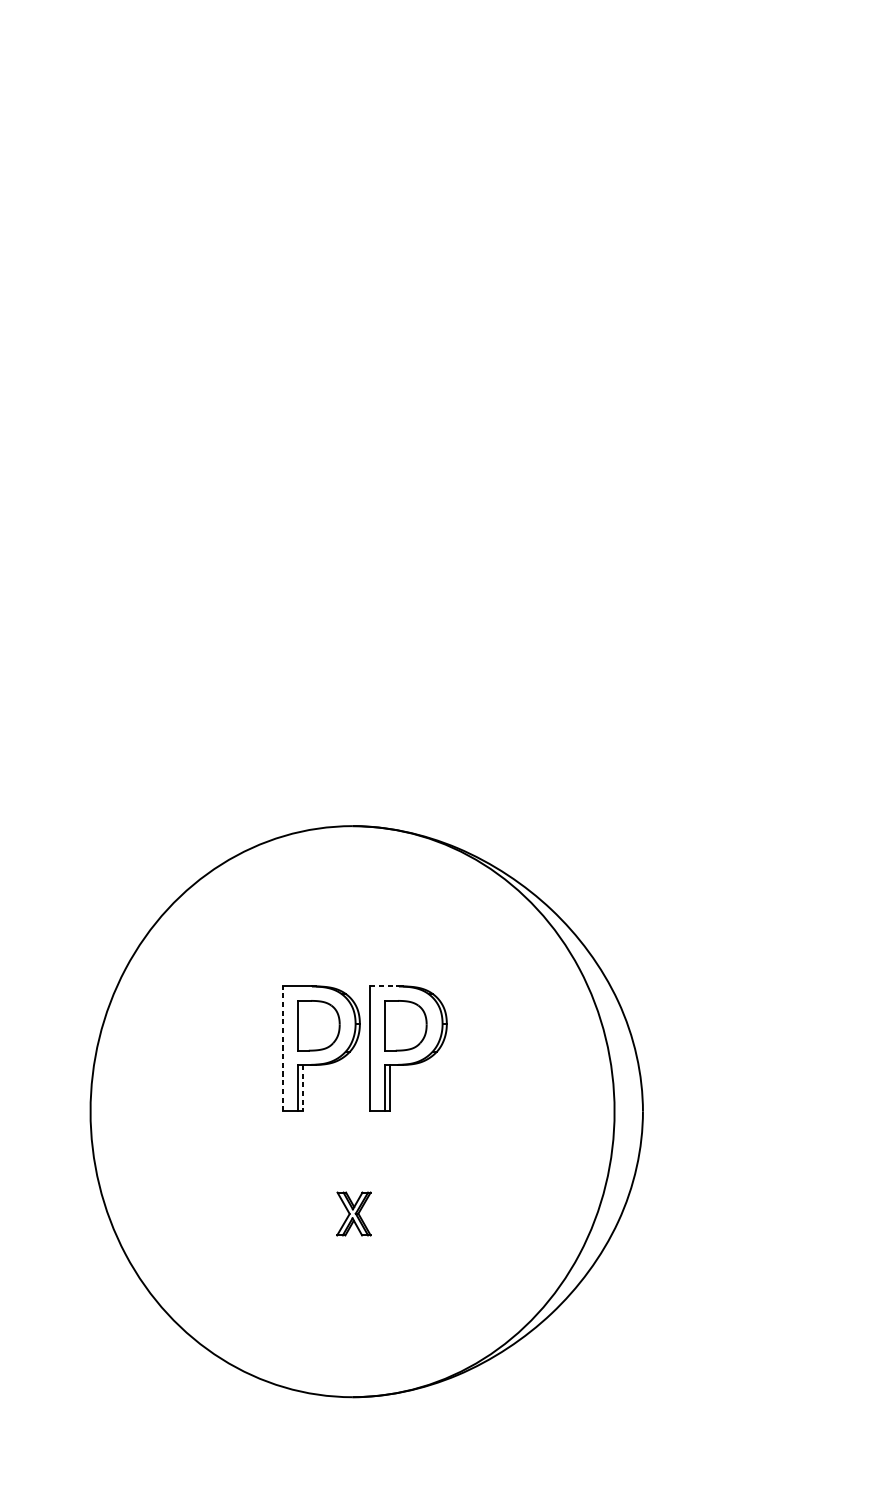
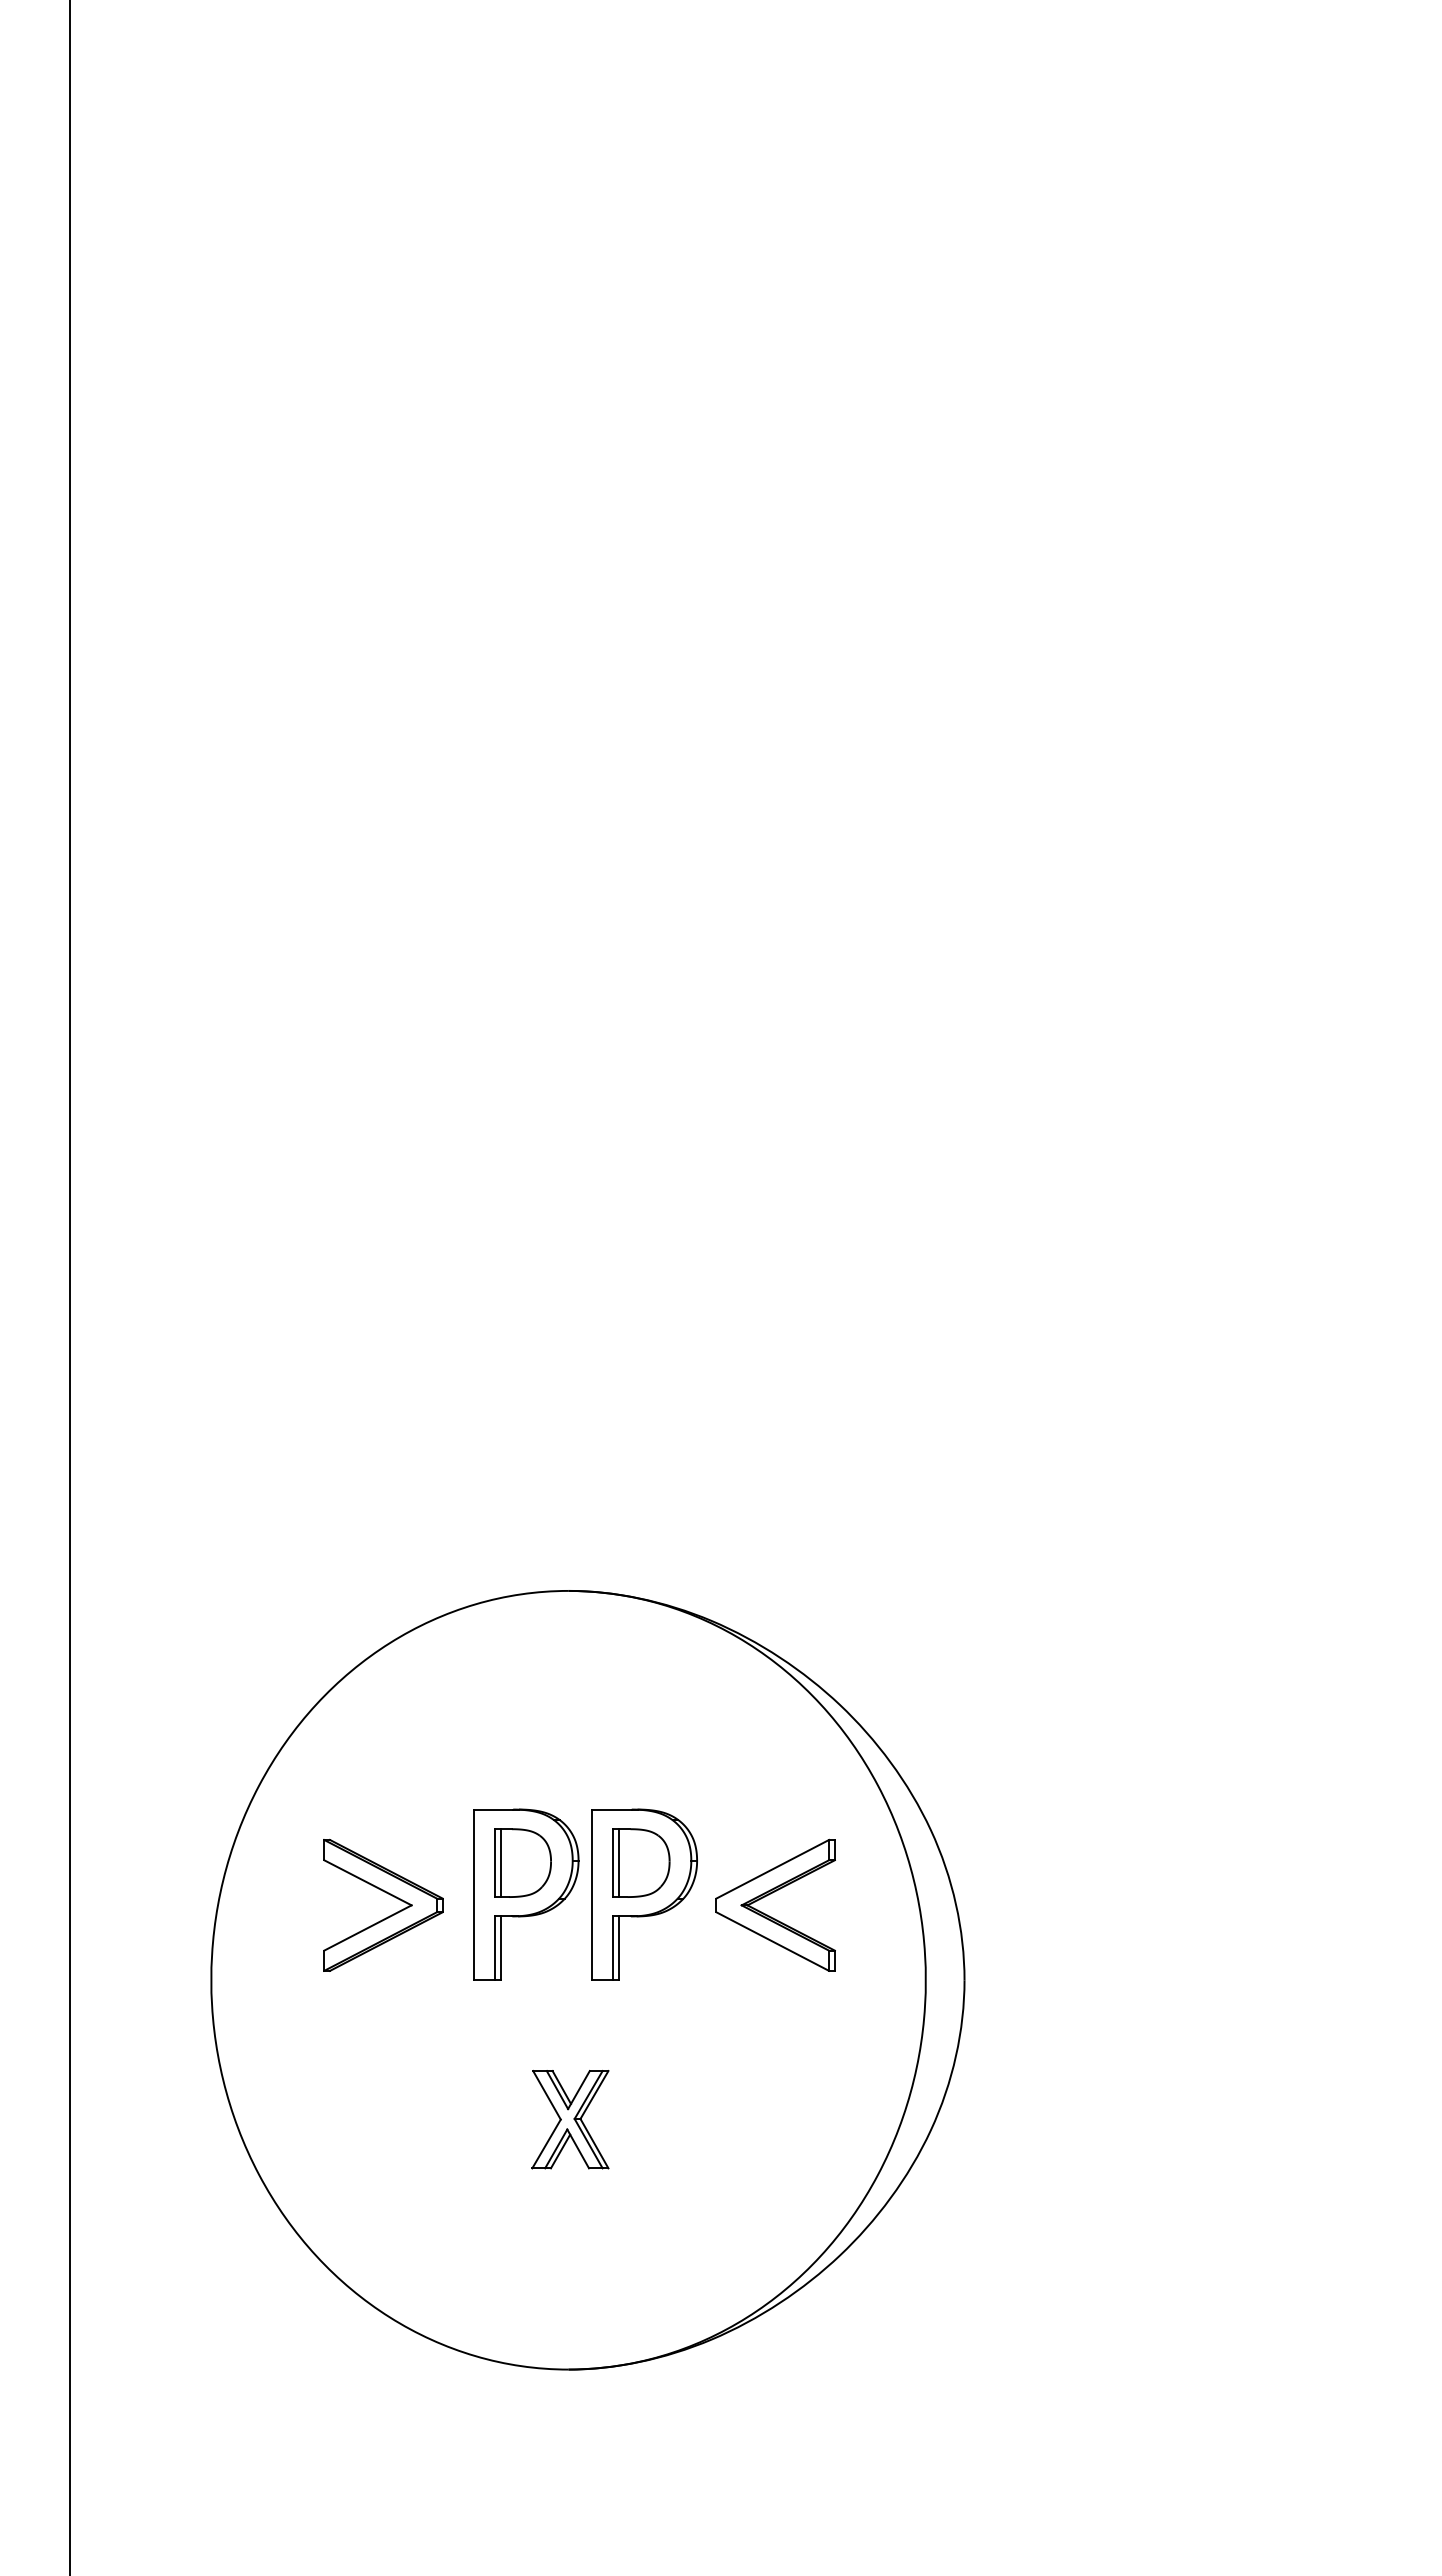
line: (384, 986) -> (612, 1809), dashed -> solid
line: (302, 1026) -> (500, 1863), added
line: (389, 1026) -> (619, 1863), added
part: (220, 1048) -> (388, 1894), added
line: (282, 1048) -> (473, 1894), dashed -> solid
part: (499, 1049) -> (769, 1895), added
line: (302, 1088) -> (500, 1948), dashed -> solid
part: (353, 1213) -> (570, 2119), size x1.67

